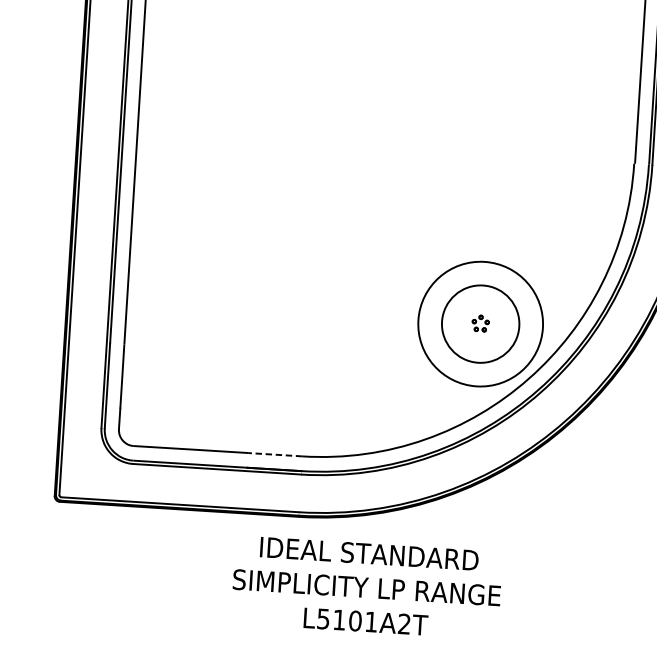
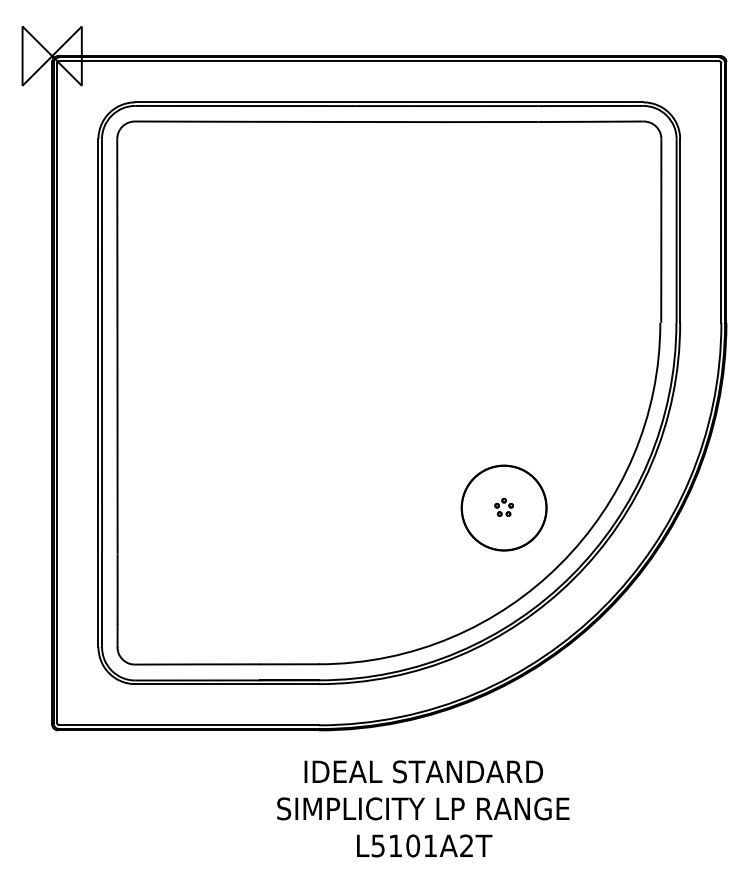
circle: (480, 323) -> (503, 507), size x0.62
line: (275, 454) -> (289, 664), dashed -> solid
text: (367, 587) -> (423, 808), moved

